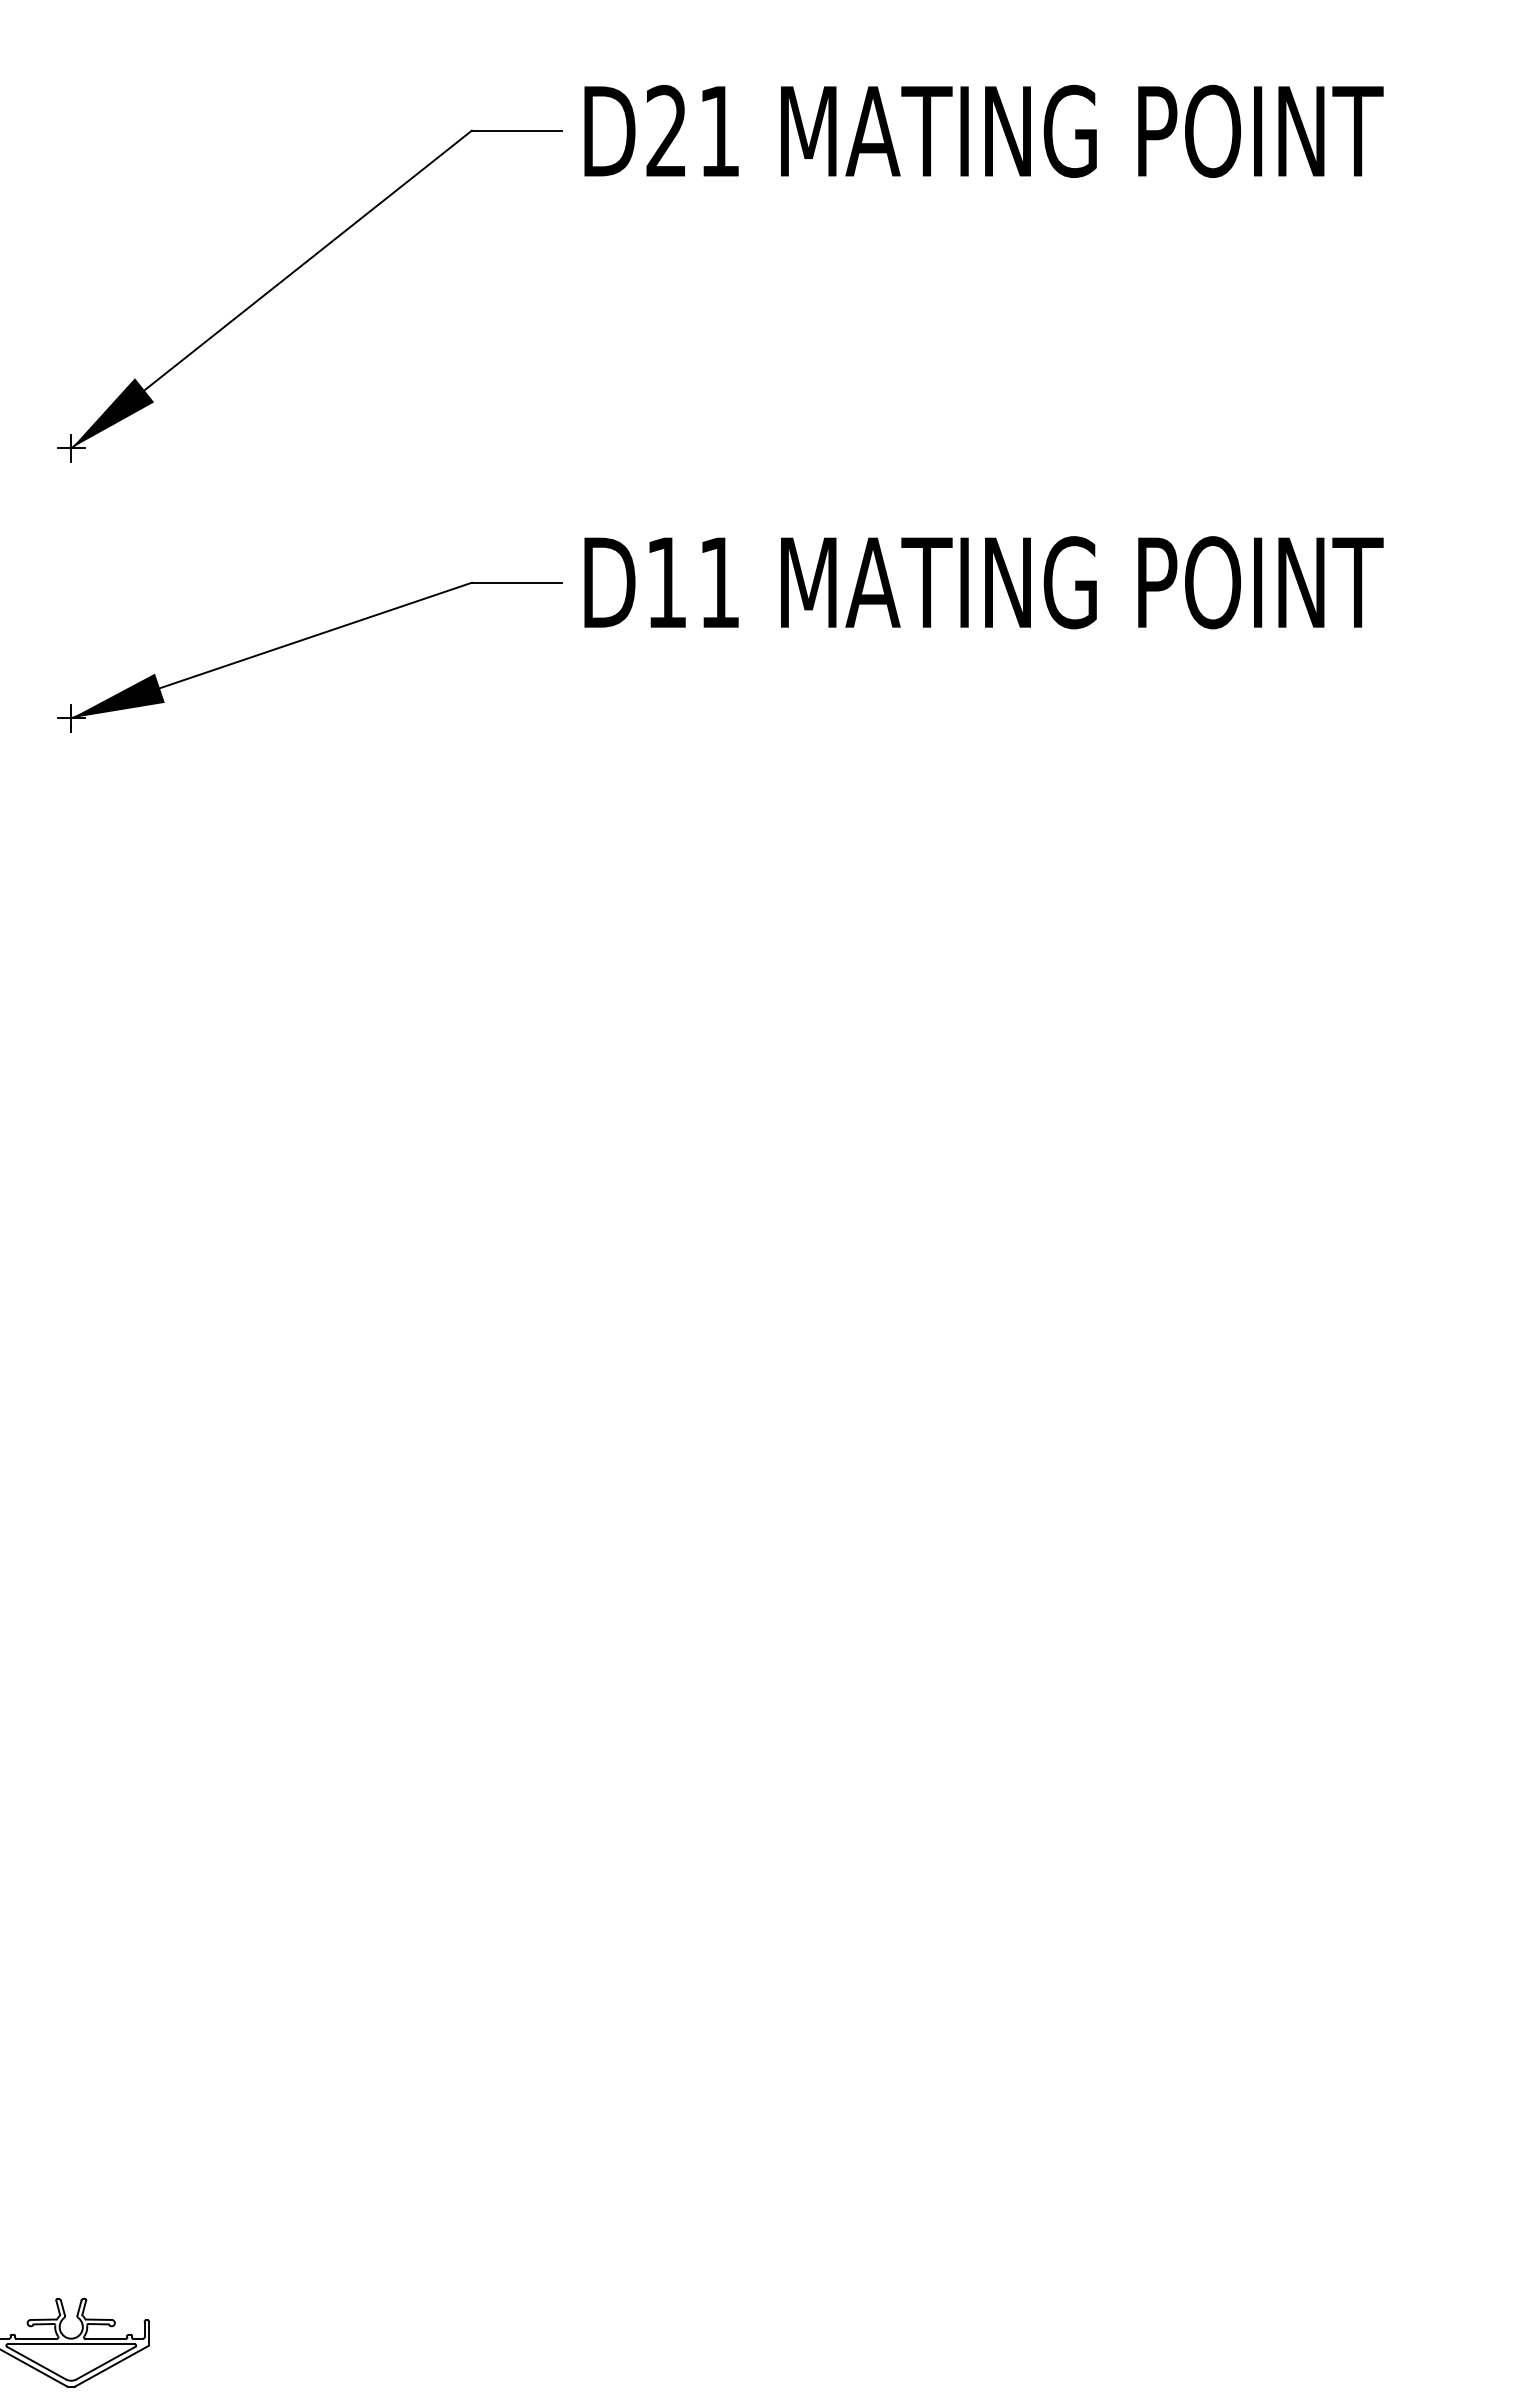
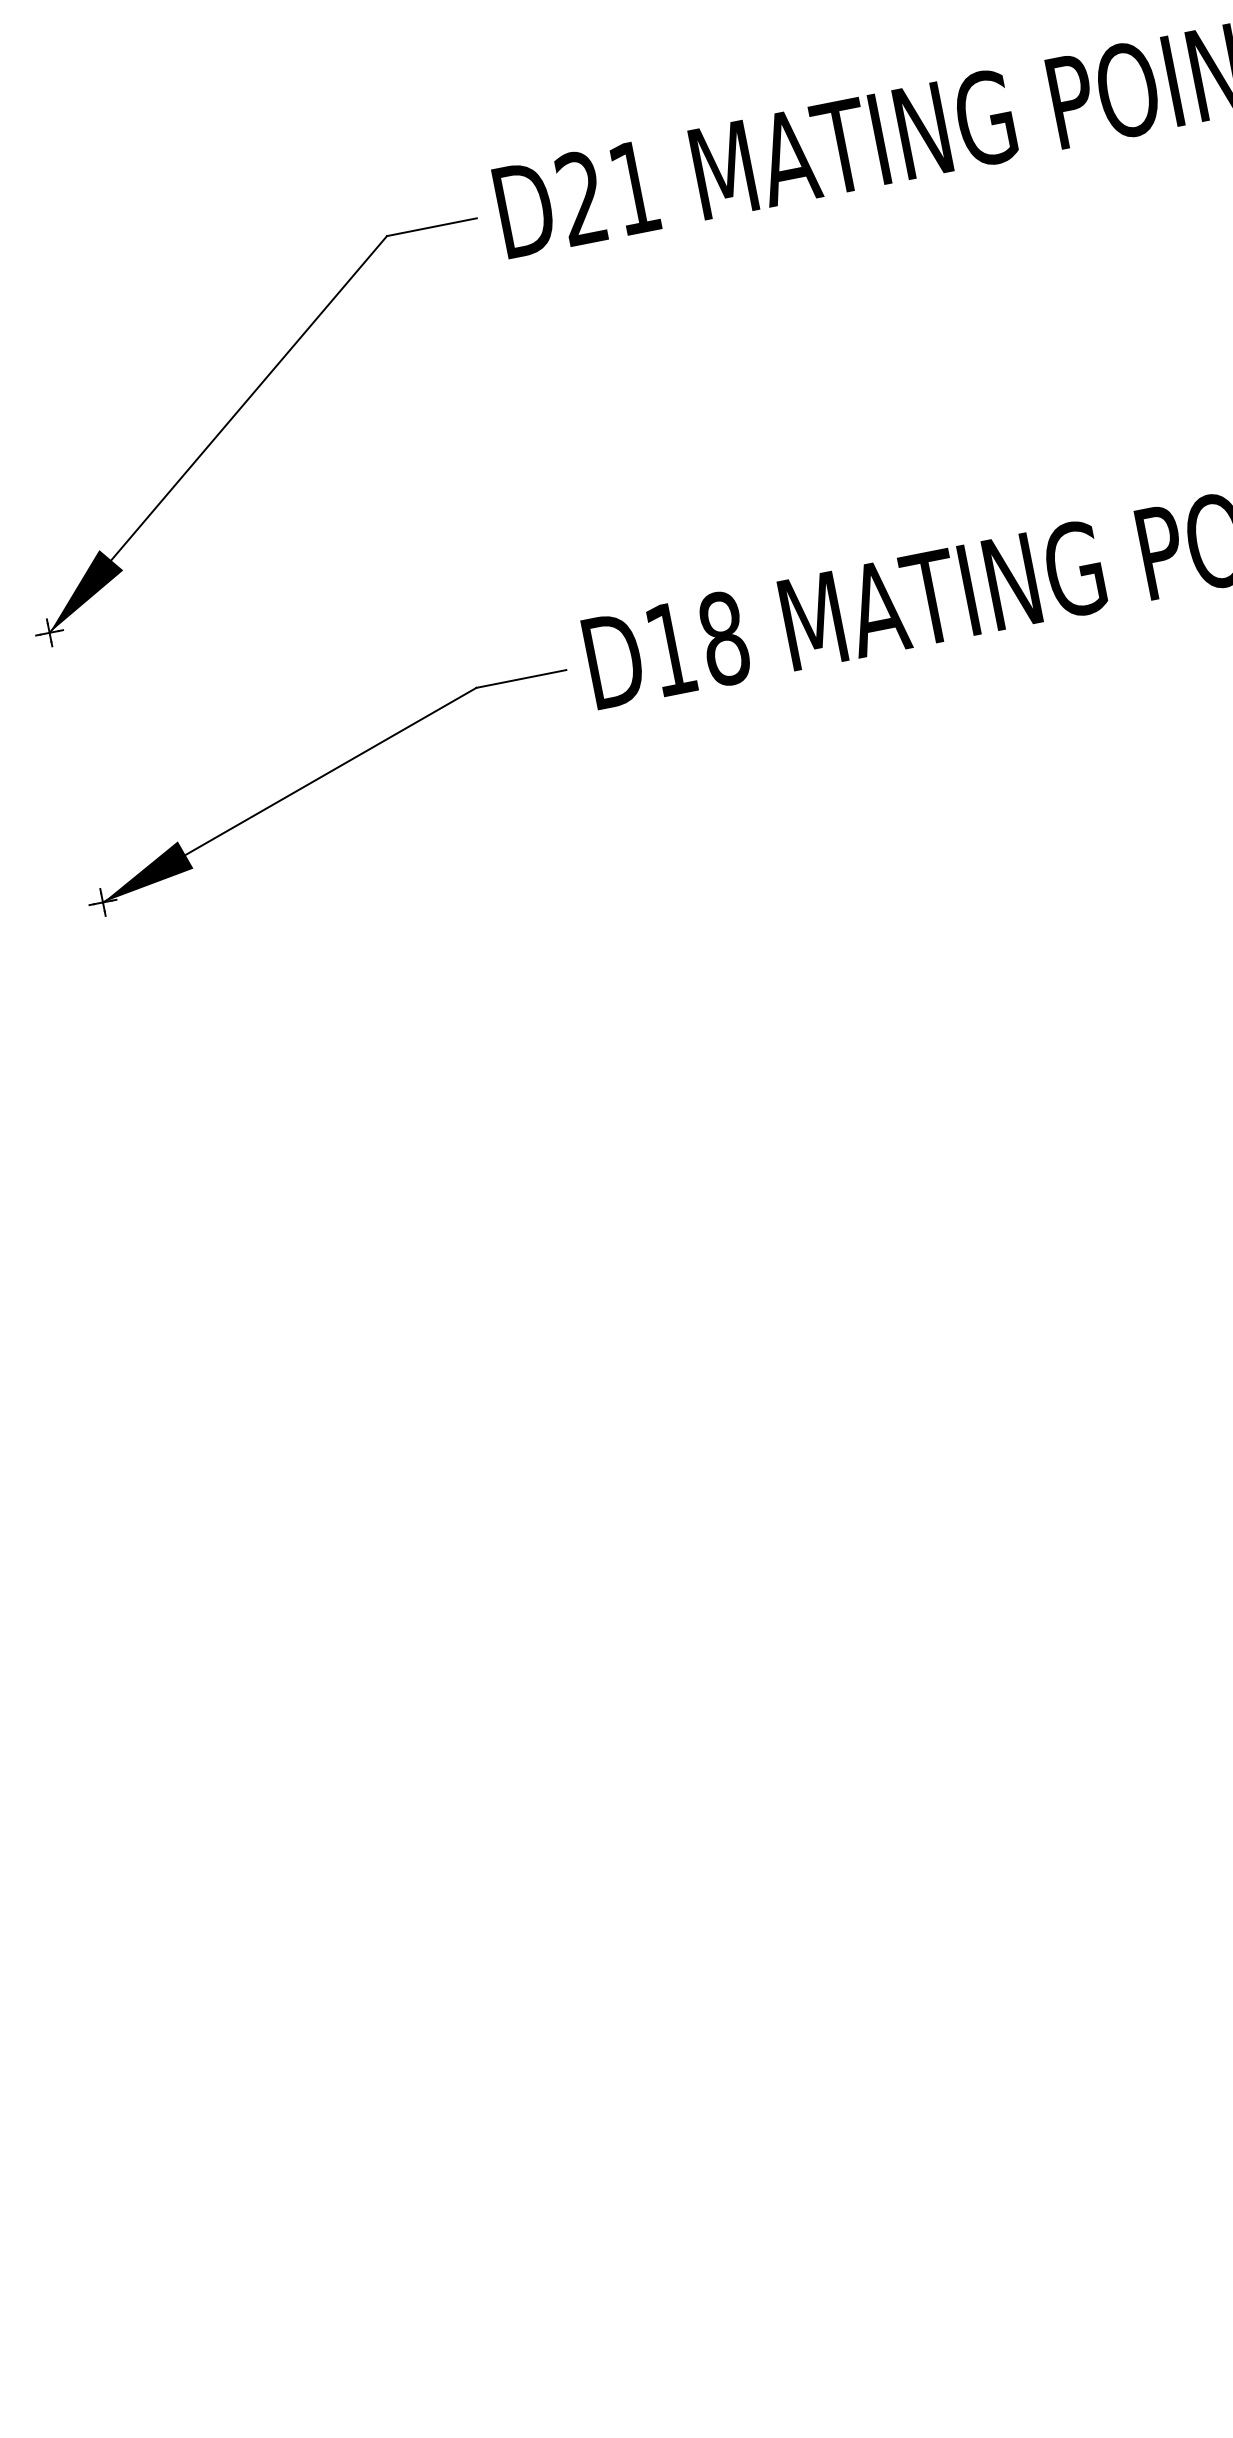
text: (719, 582) -> (723, 638), D11 -> D18

